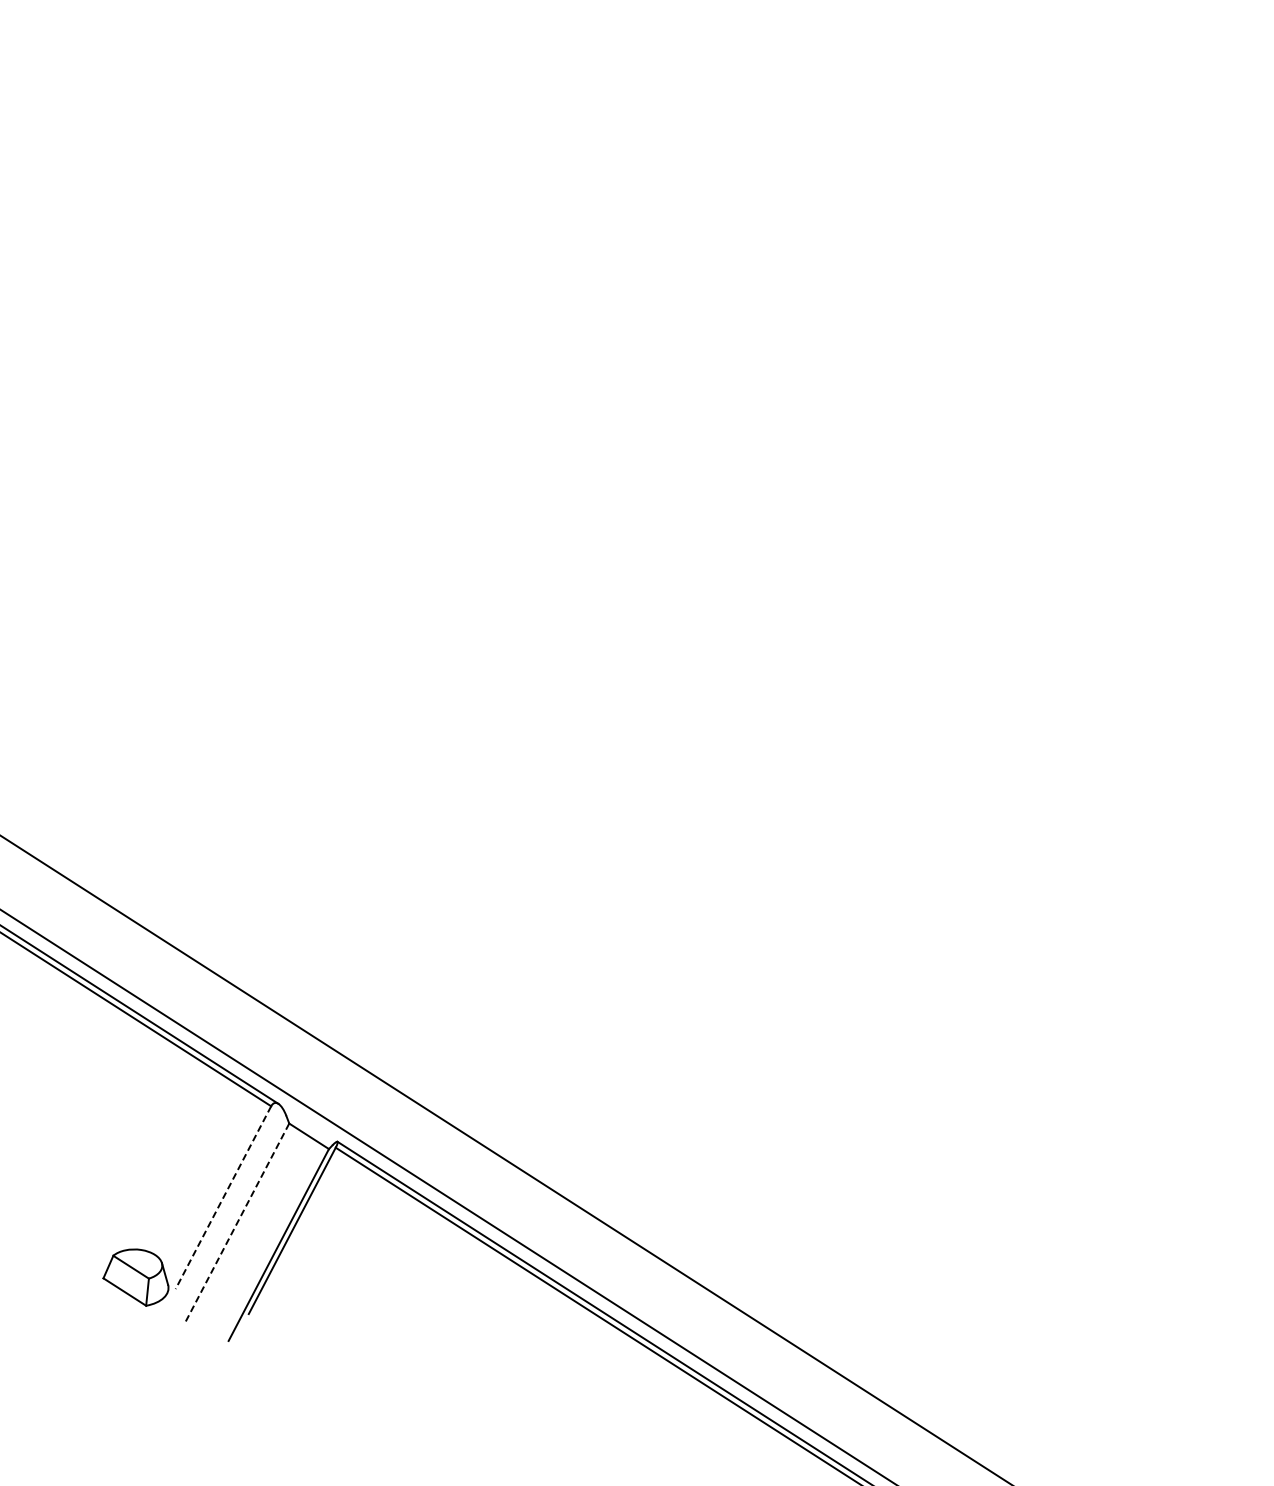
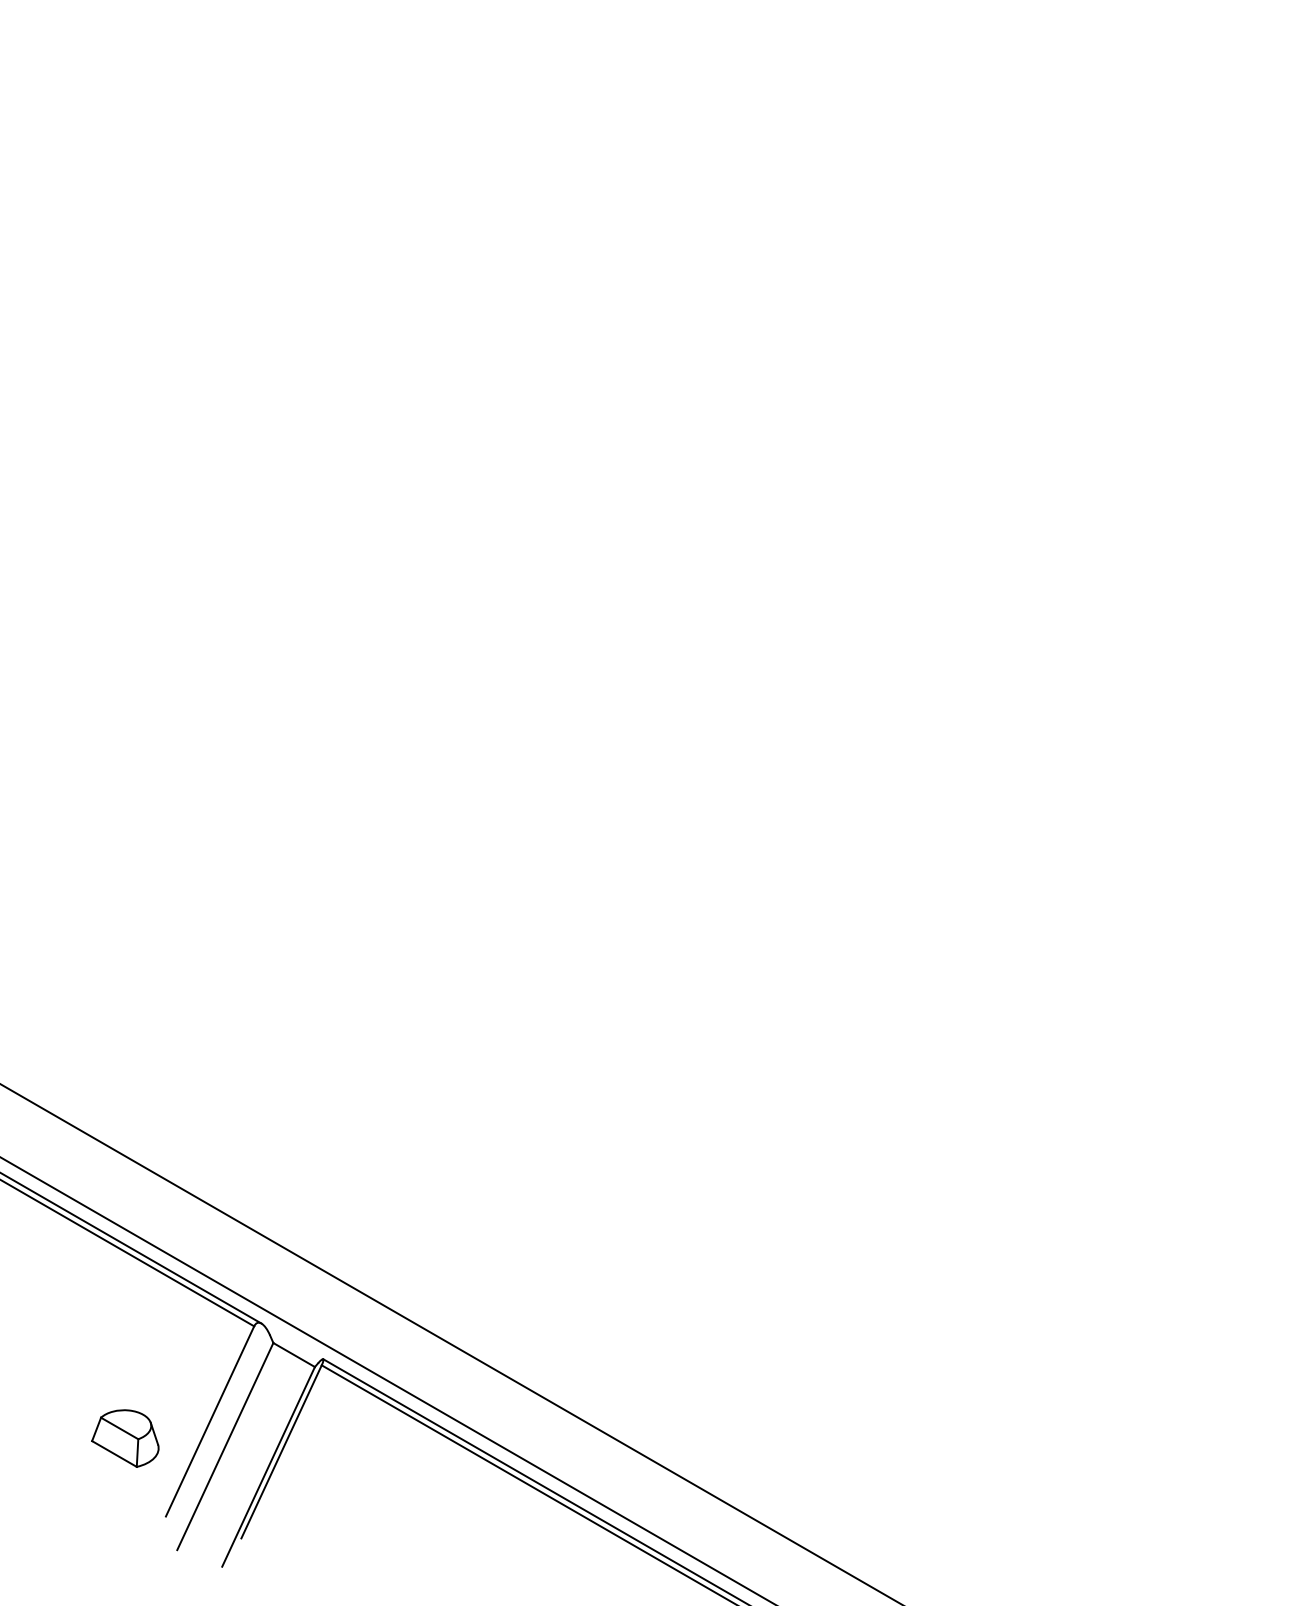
line: (223, 1197) -> (210, 1421), dashed -> solid
line: (237, 1223) -> (225, 1447), dashed -> solid
part: (136, 1277) -> (125, 1438), moved

